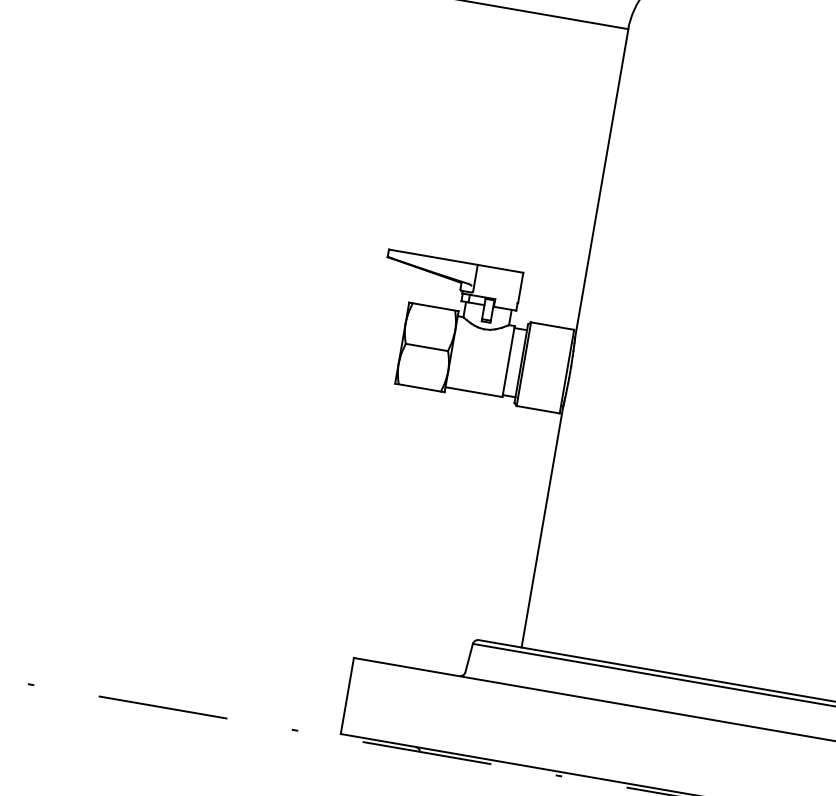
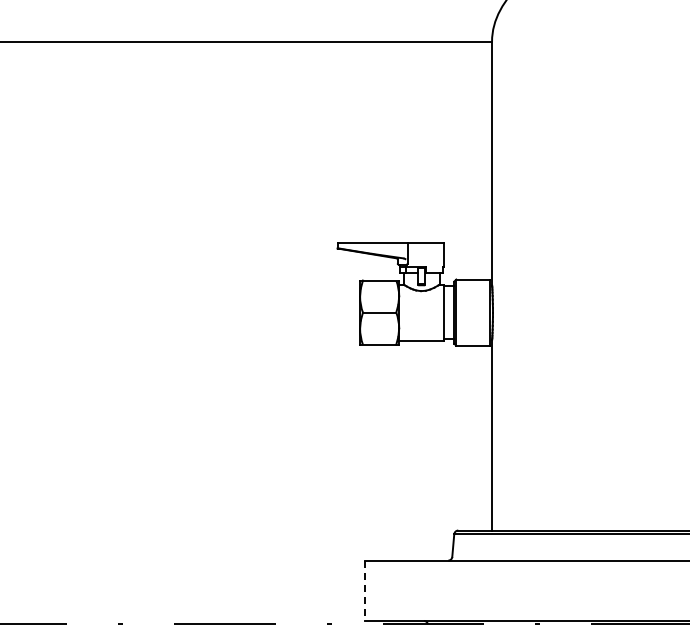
line: (346, 696) -> (364, 591), solid -> dashed

